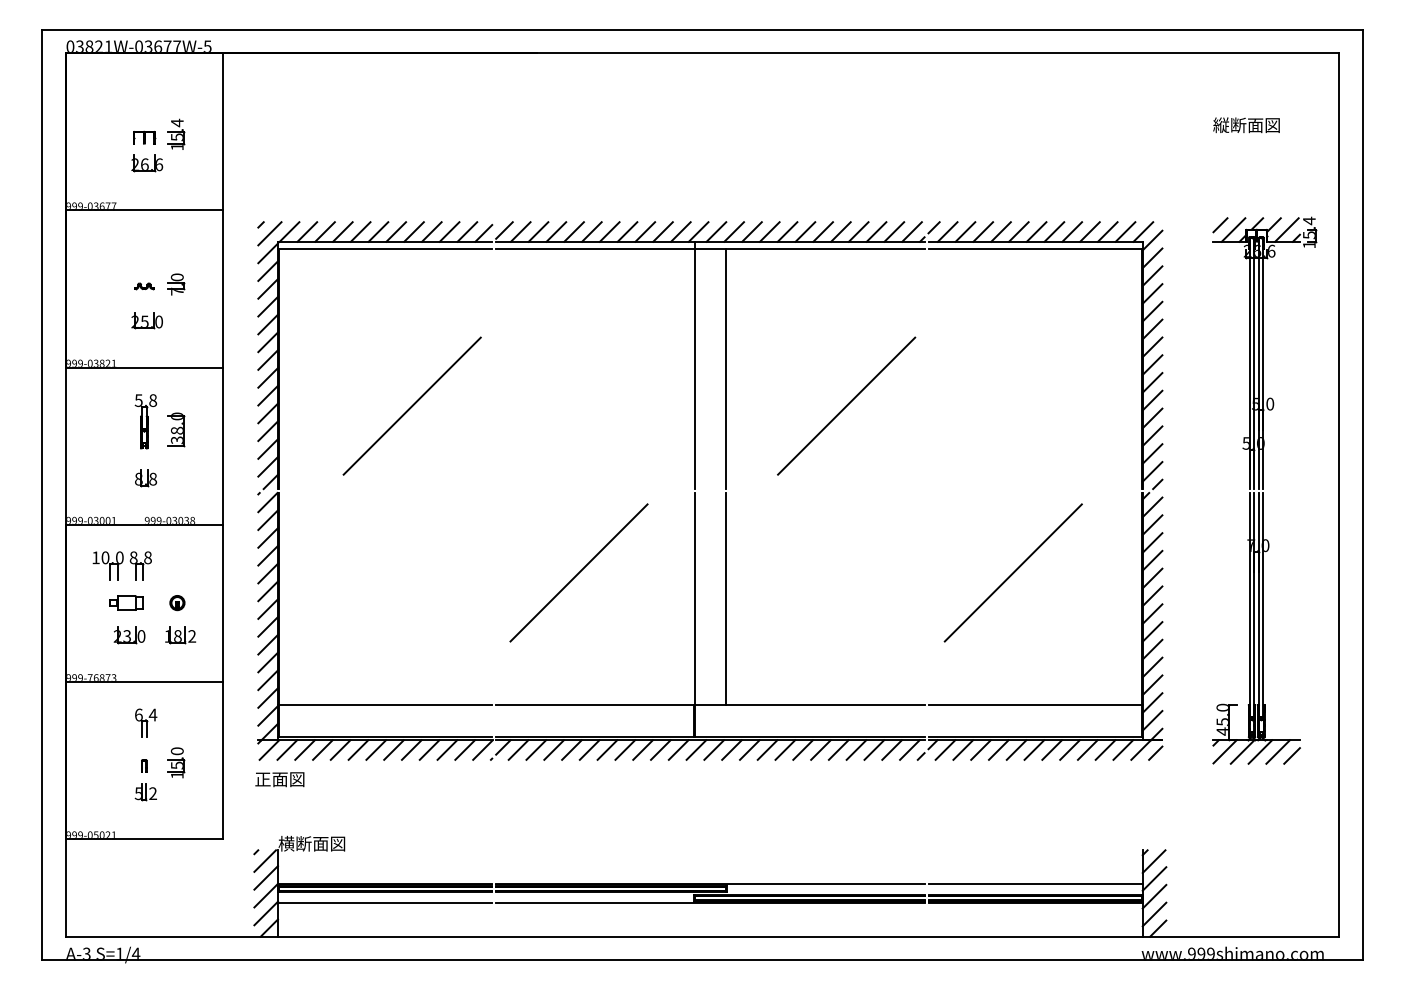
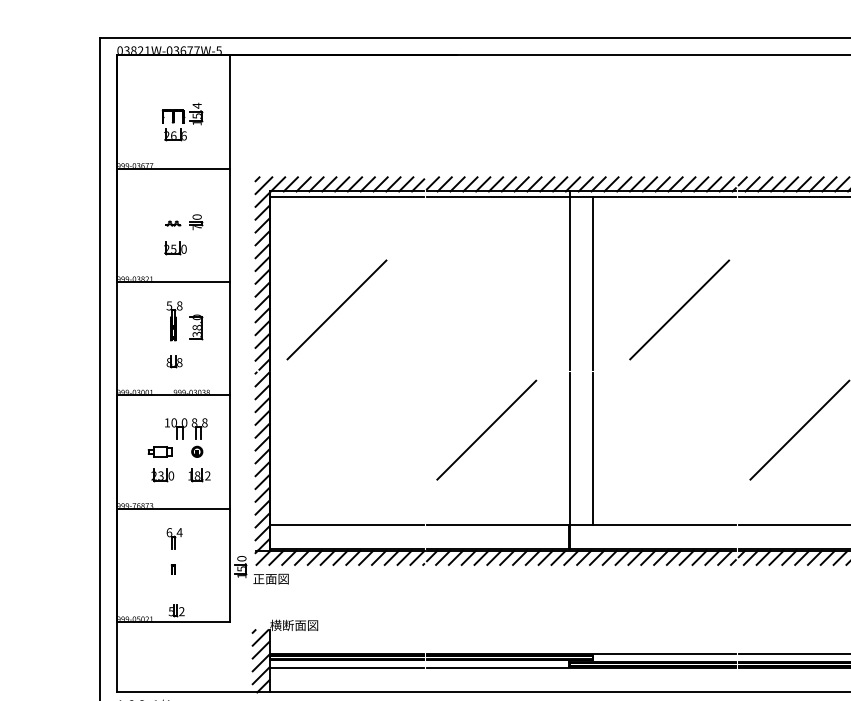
part: (144, 137) -> (173, 116), size x1.4
line: (411, 405) -> (336, 309), moved
part: (121, 565) -> (185, 428), moved
part: (176, 762) -> (241, 566), moved
part: (145, 792) -> (176, 610), moved

